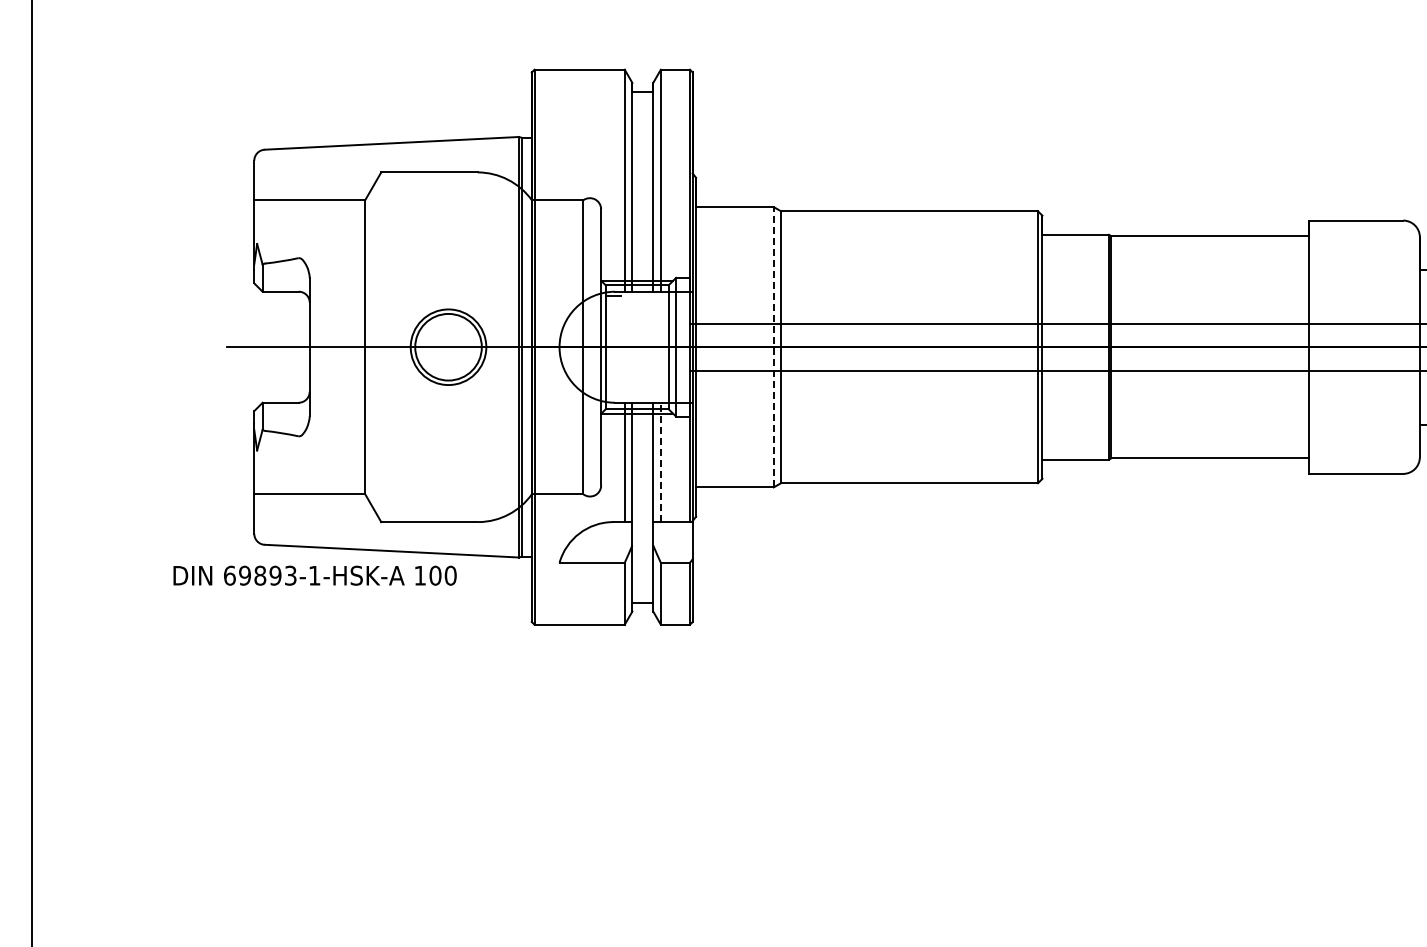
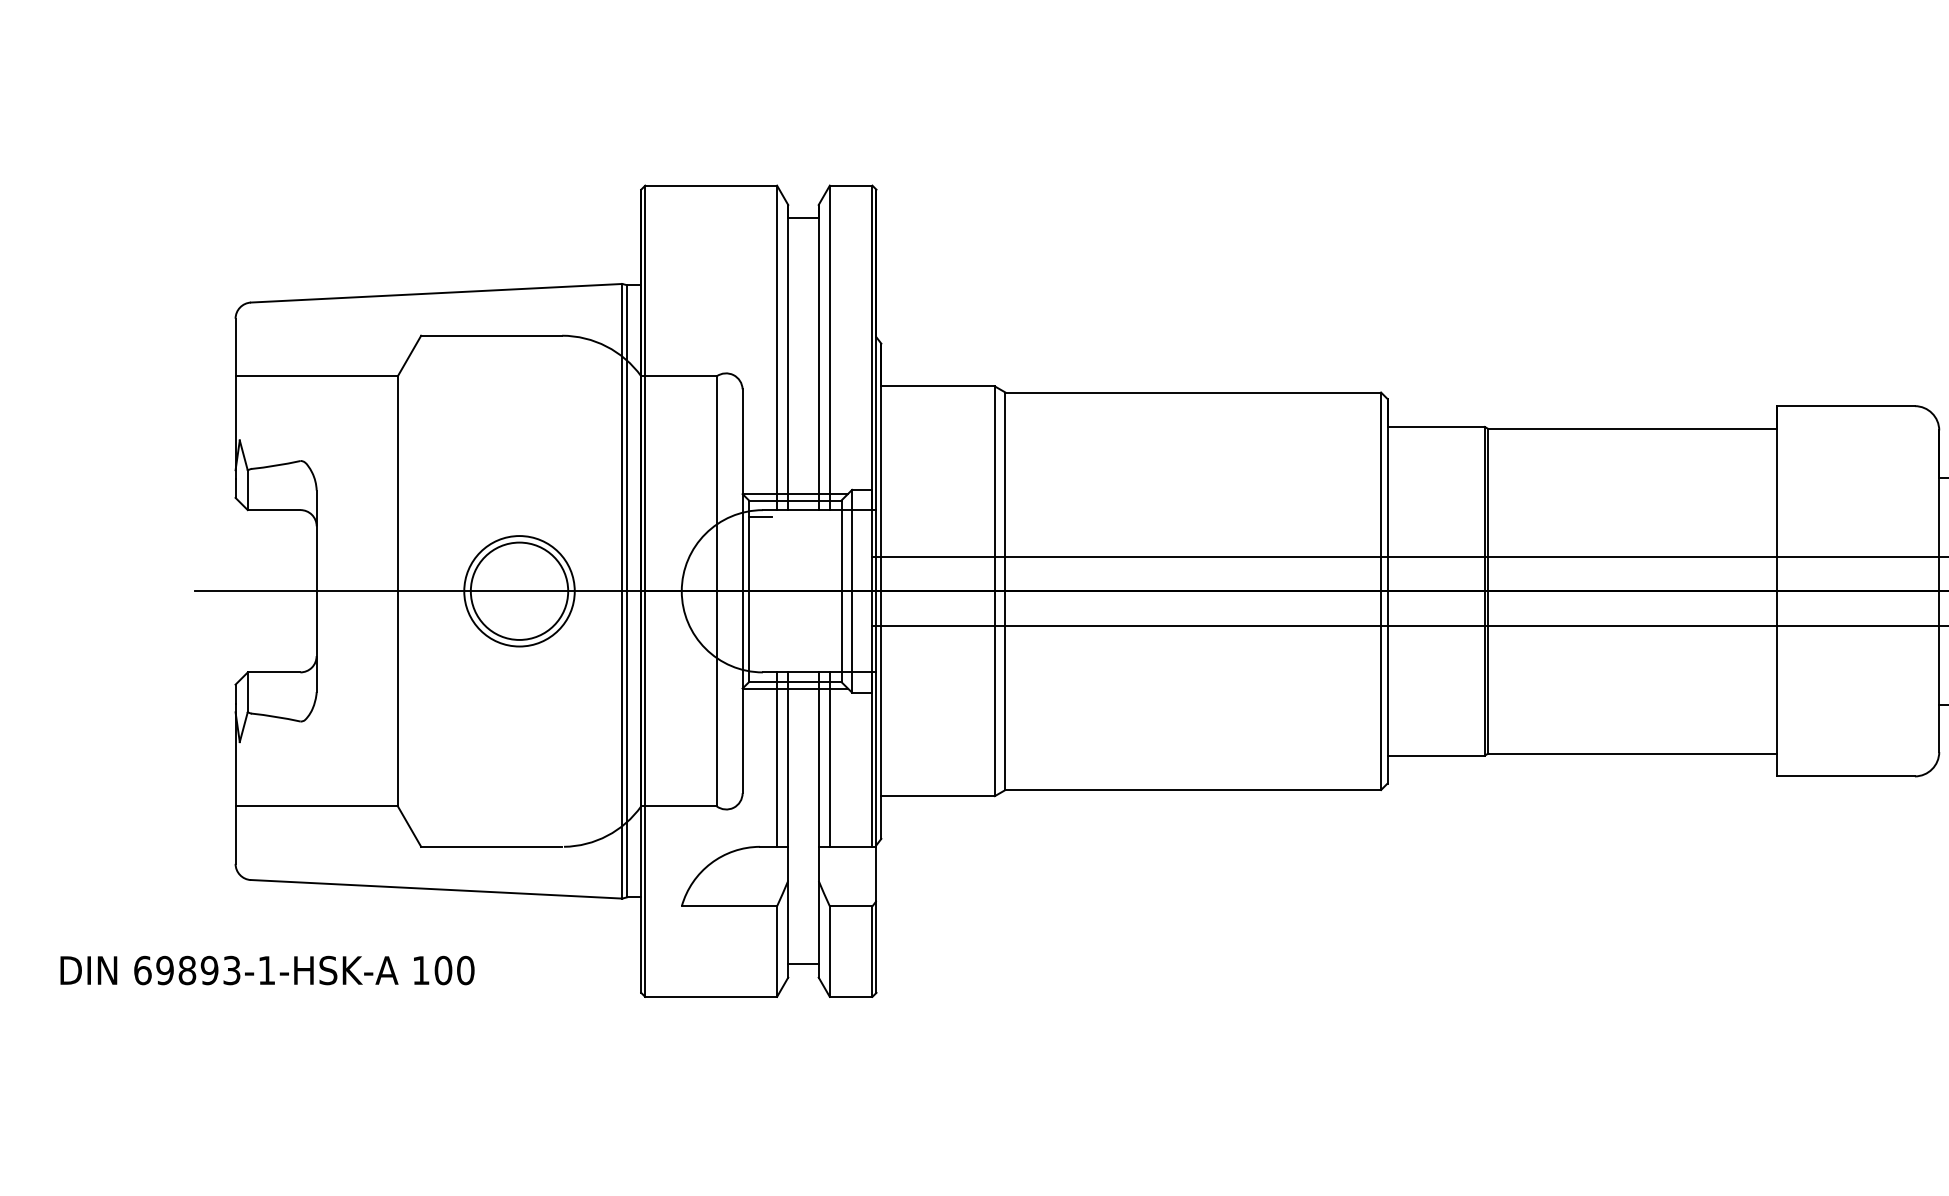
line: (773, 346) -> (994, 590), dashed -> solid
line: (660, 462) -> (829, 759), dashed -> solid
text: (314, 575) -> (266, 970), moved

